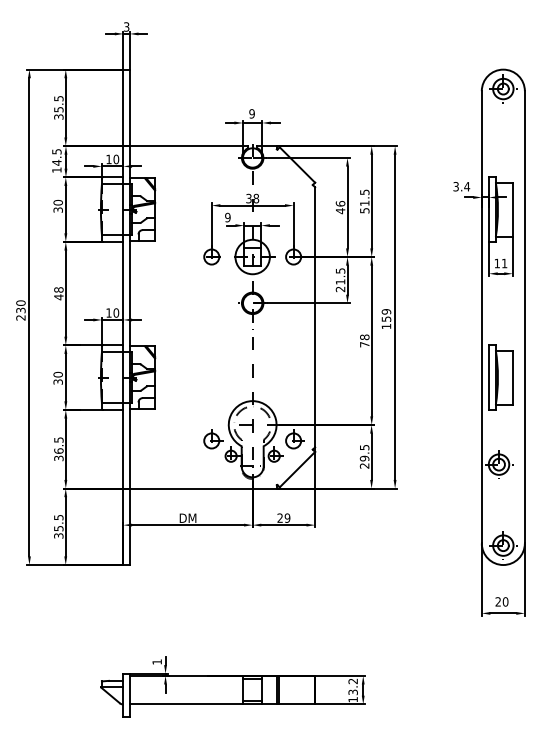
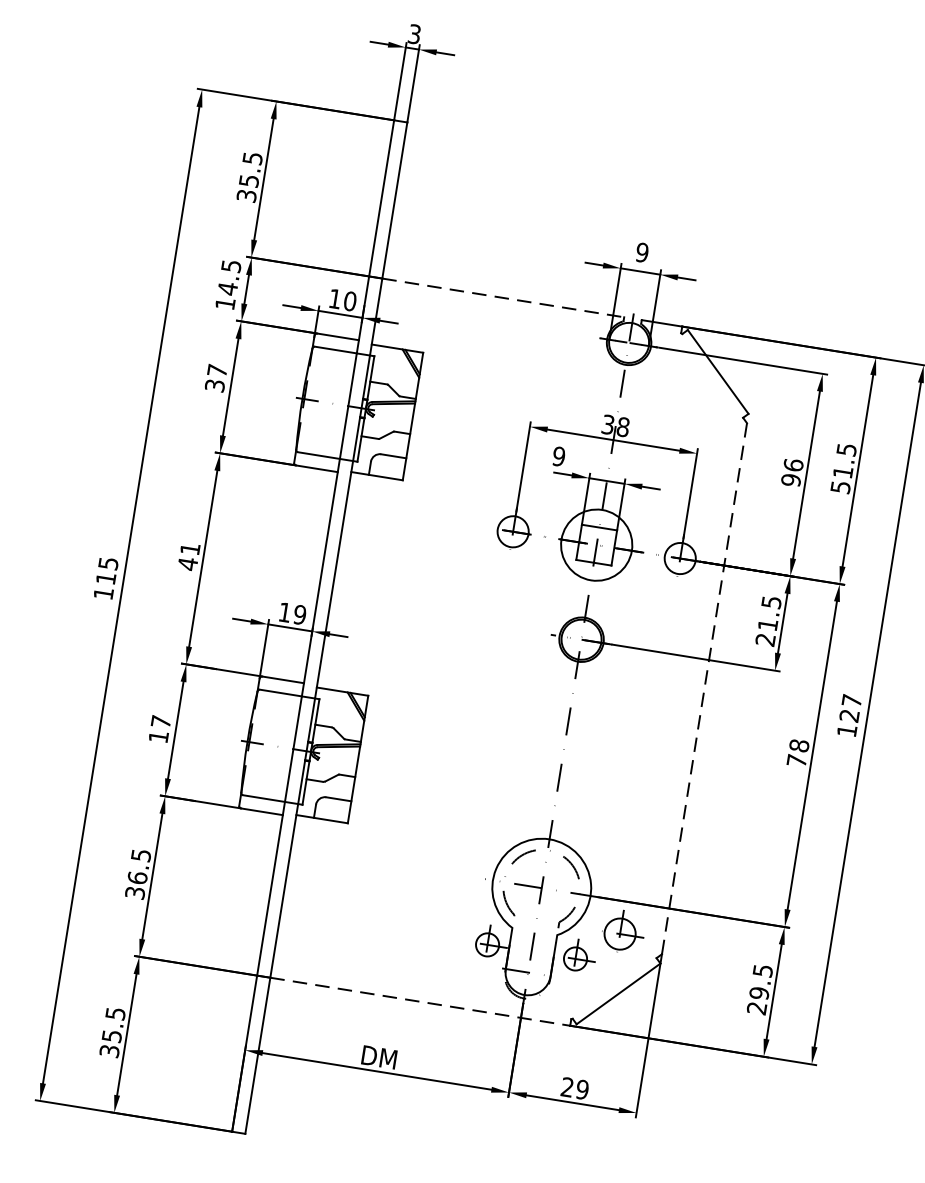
line: (189, 146) -> (503, 298), solid -> dashed
text: (57, 202) -> (216, 370), 30 -> 37
text: (340, 211) -> (790, 480), 46 -> 96
text: (58, 289) -> (189, 547), 48 -> 41
text: (20, 310) -> (105, 578), 230 -> 115
text: (115, 312) -> (298, 613), 10 -> 19
text: (386, 315) -> (850, 708), 159 -> 127
line: (315, 317) -> (705, 689), solid -> dashed
text: (57, 377) -> (158, 727), 30 -> 17
part: (213, 439) -> (457, 904), removed
line: (203, 488) -> (420, 1001), solid -> dashed

